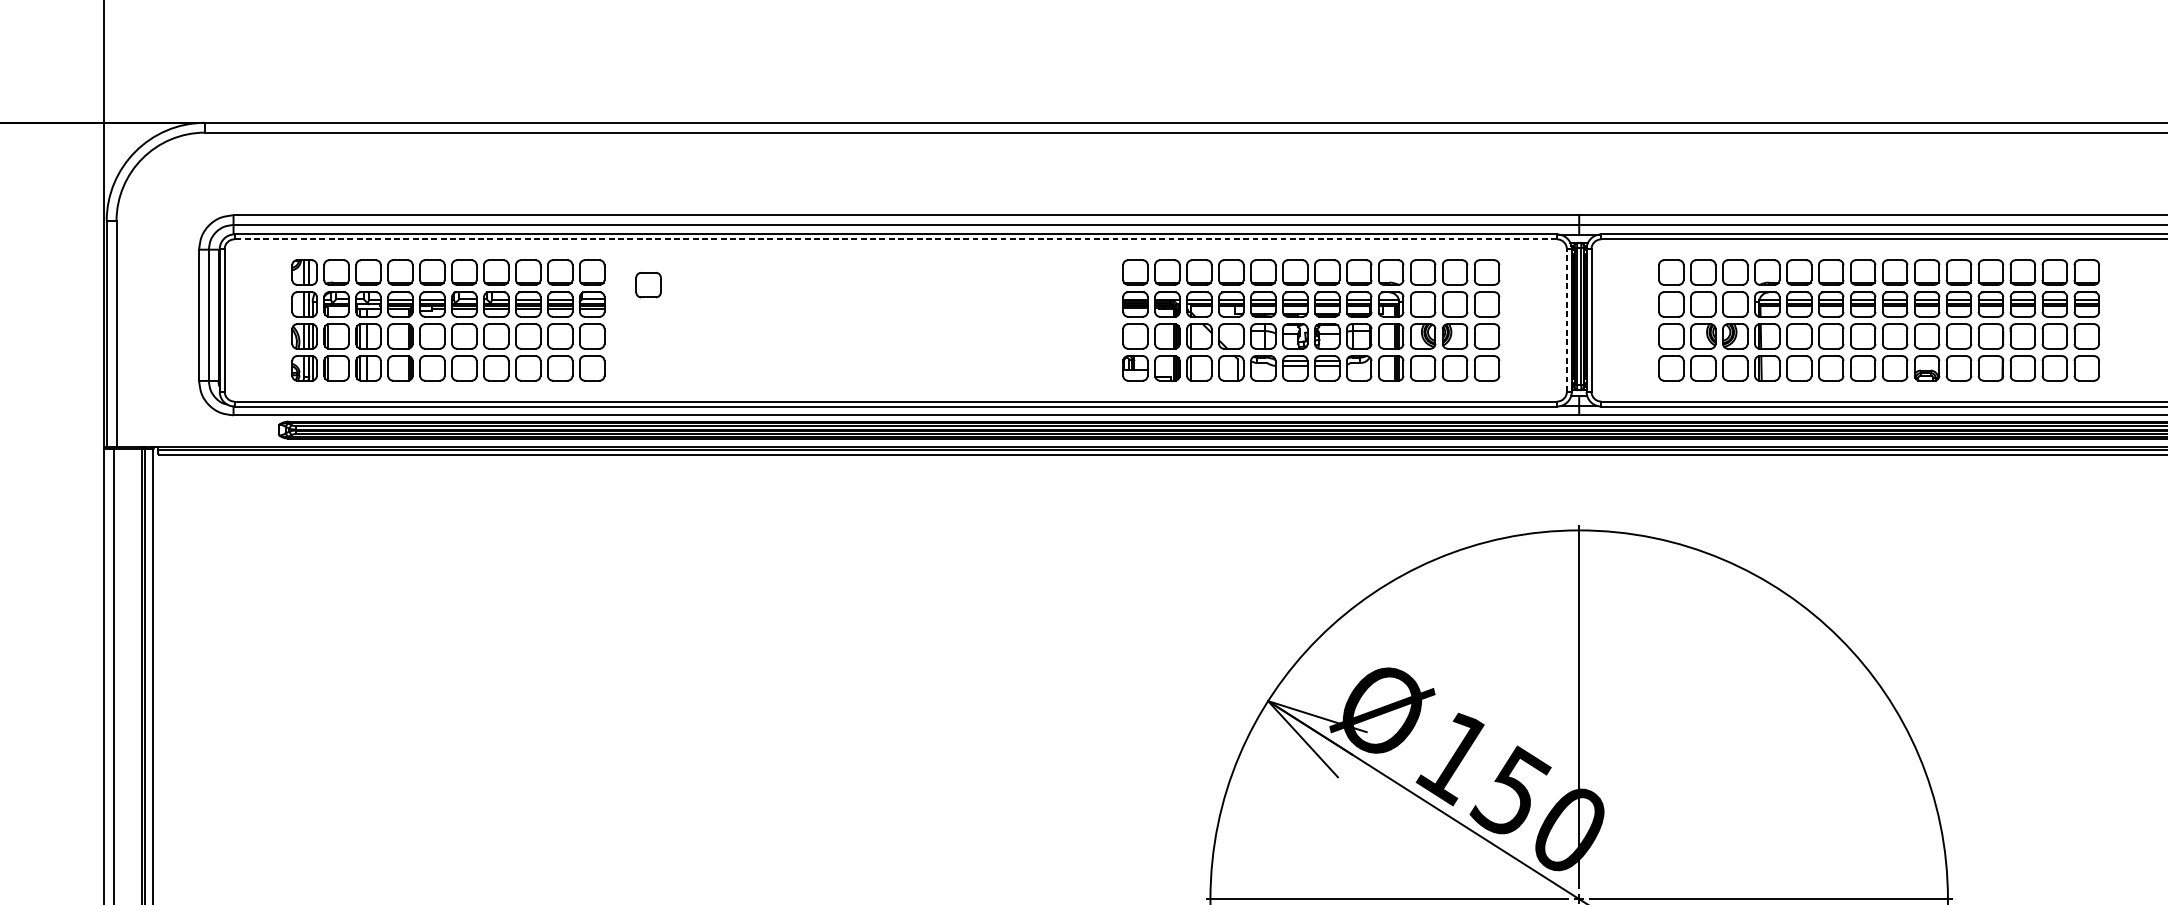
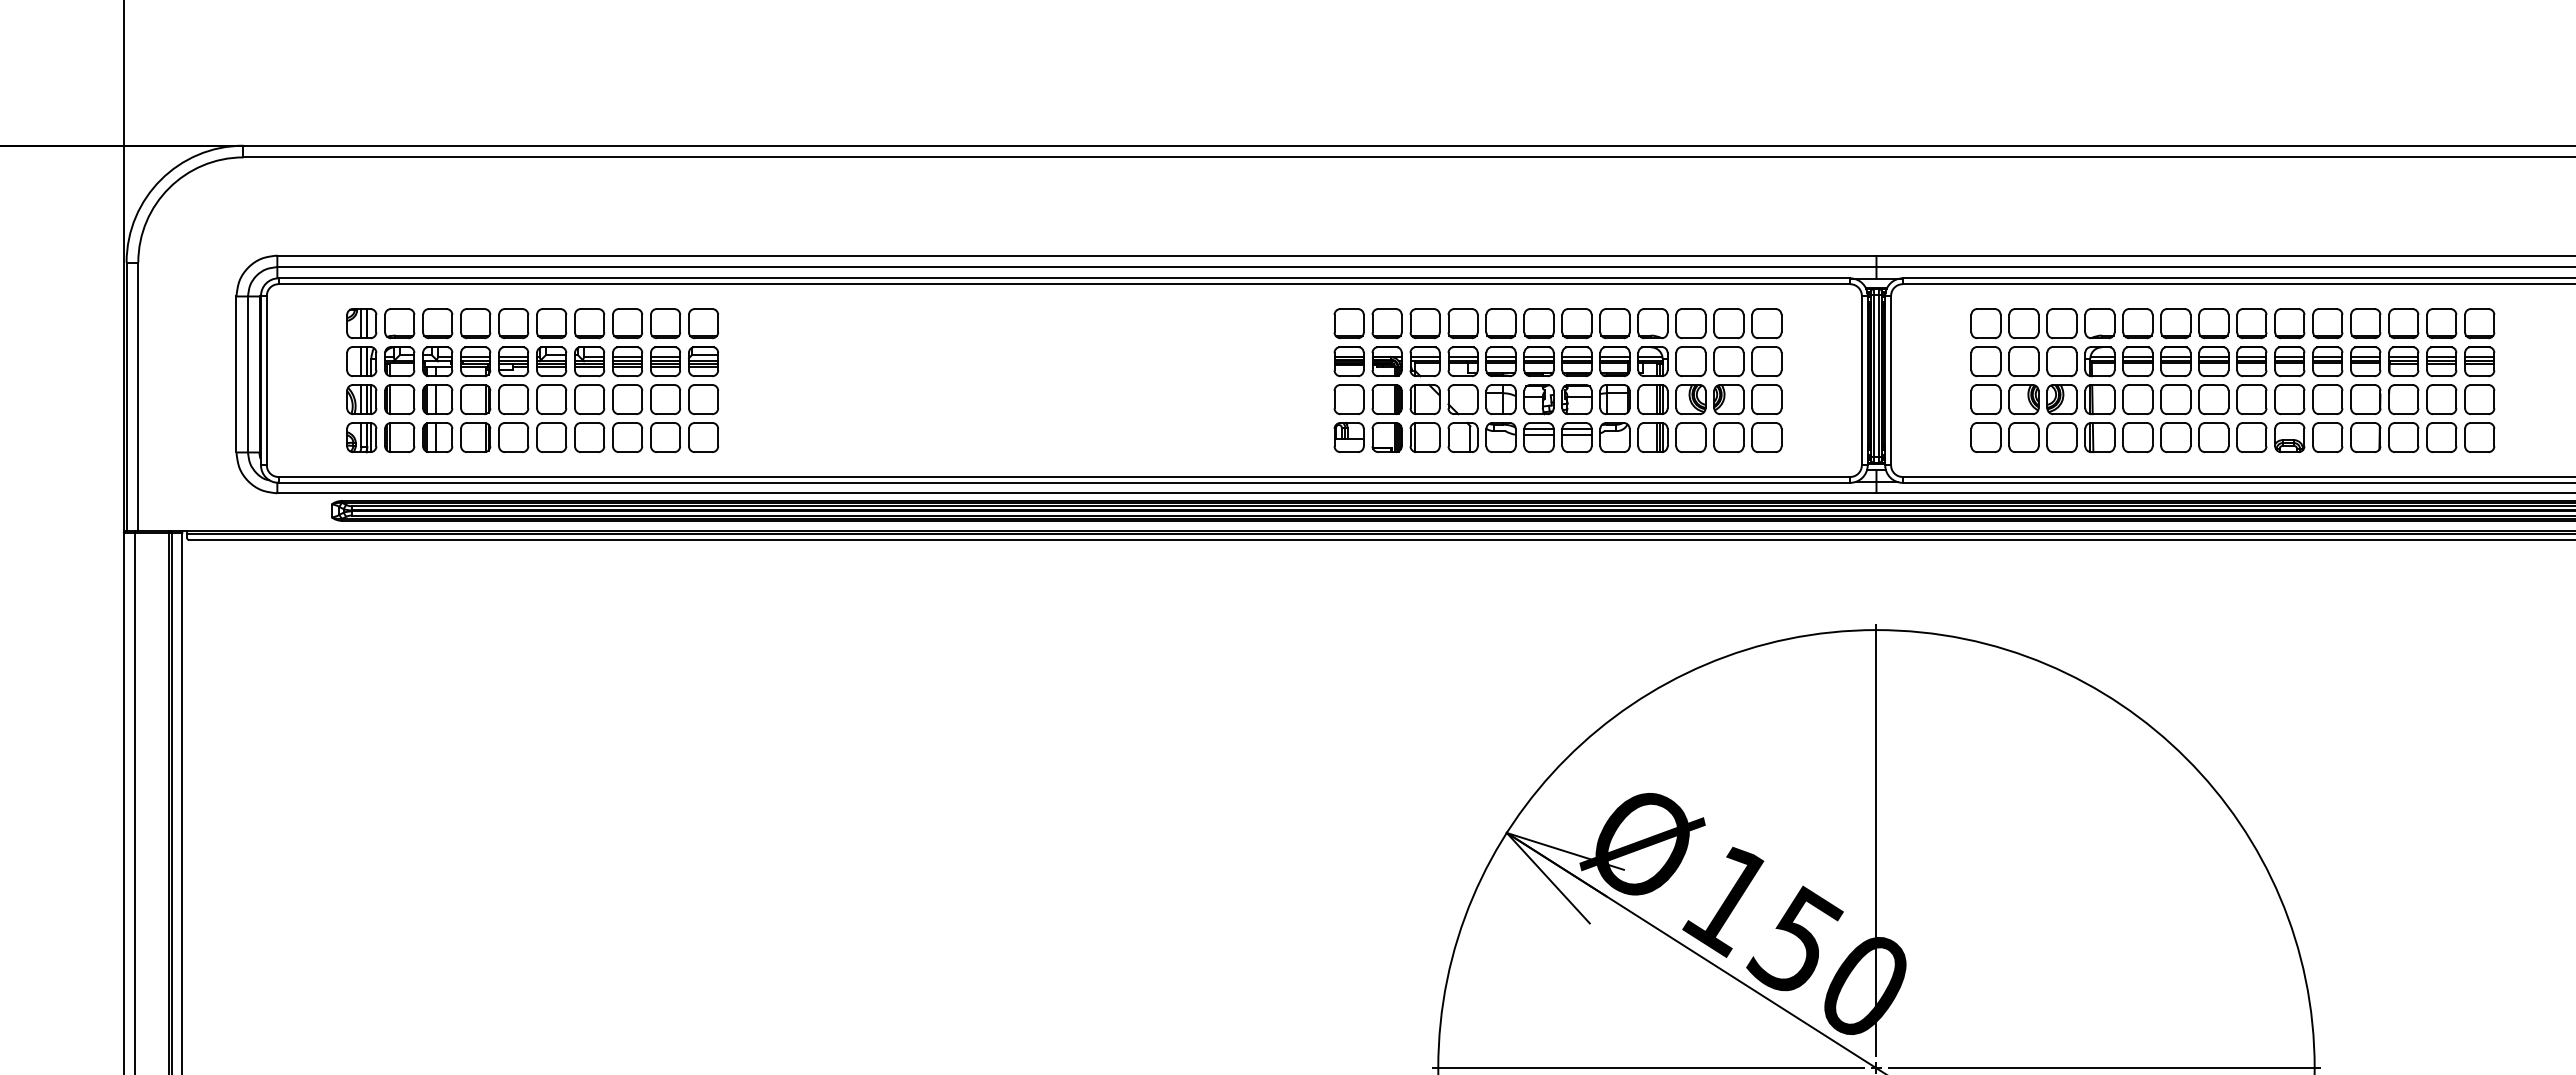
line: (895, 239) -> (1064, 284), dashed -> solid
part: (648, 285) -> (770, 338), removed
line: (1566, 320) -> (1861, 380), dashed -> solid

